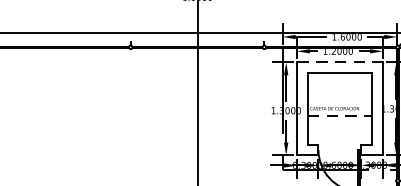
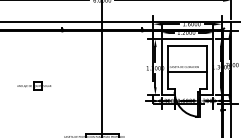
line: (339, 62) -> (187, 39), dashed -> solid
line: (341, 116) -> (188, 71), dashed -> solid
part: (84, 139) -> (34, 85), added

